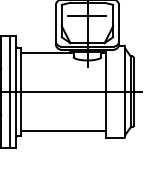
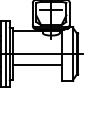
line: (62, 130) -> (36, 64), moved

